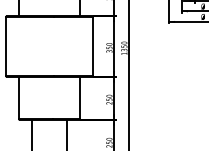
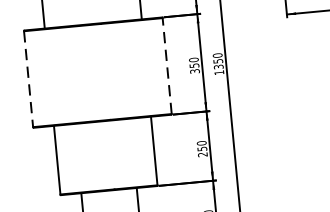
line: (6, 46) -> (28, 79), solid -> dashed
line: (92, 46) -> (167, 65), solid -> dashed

